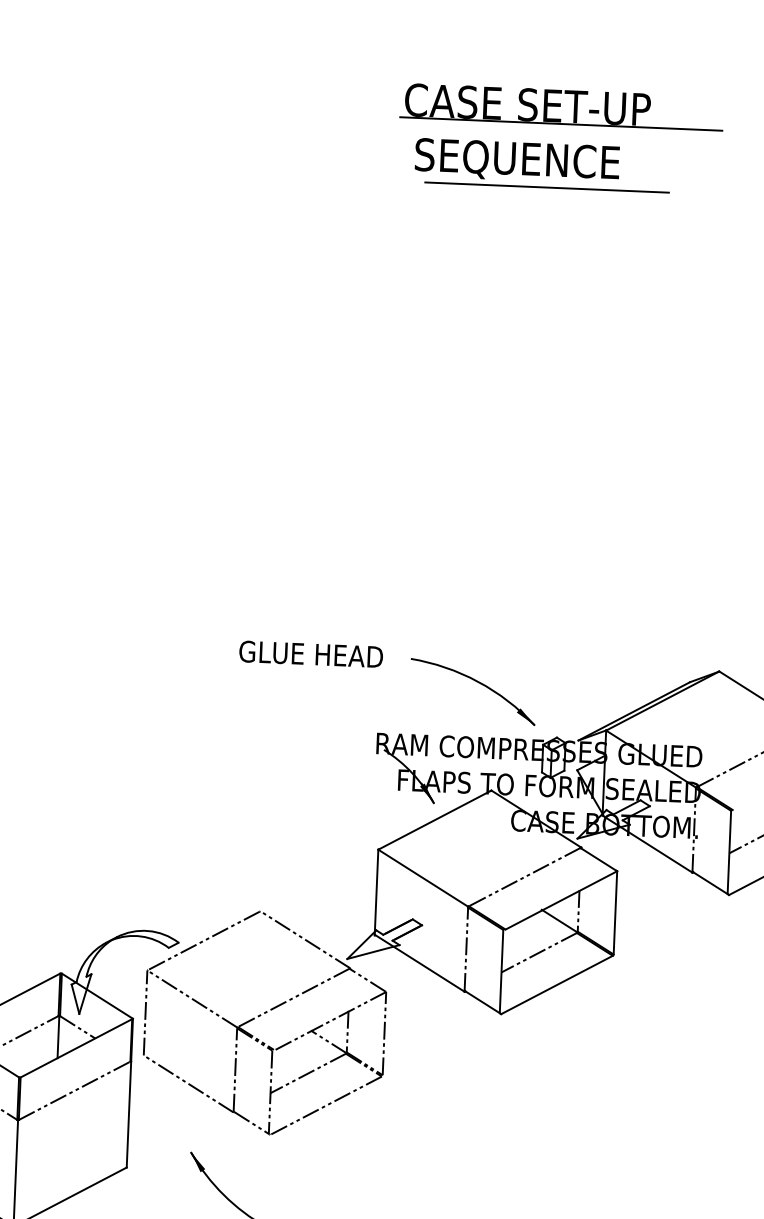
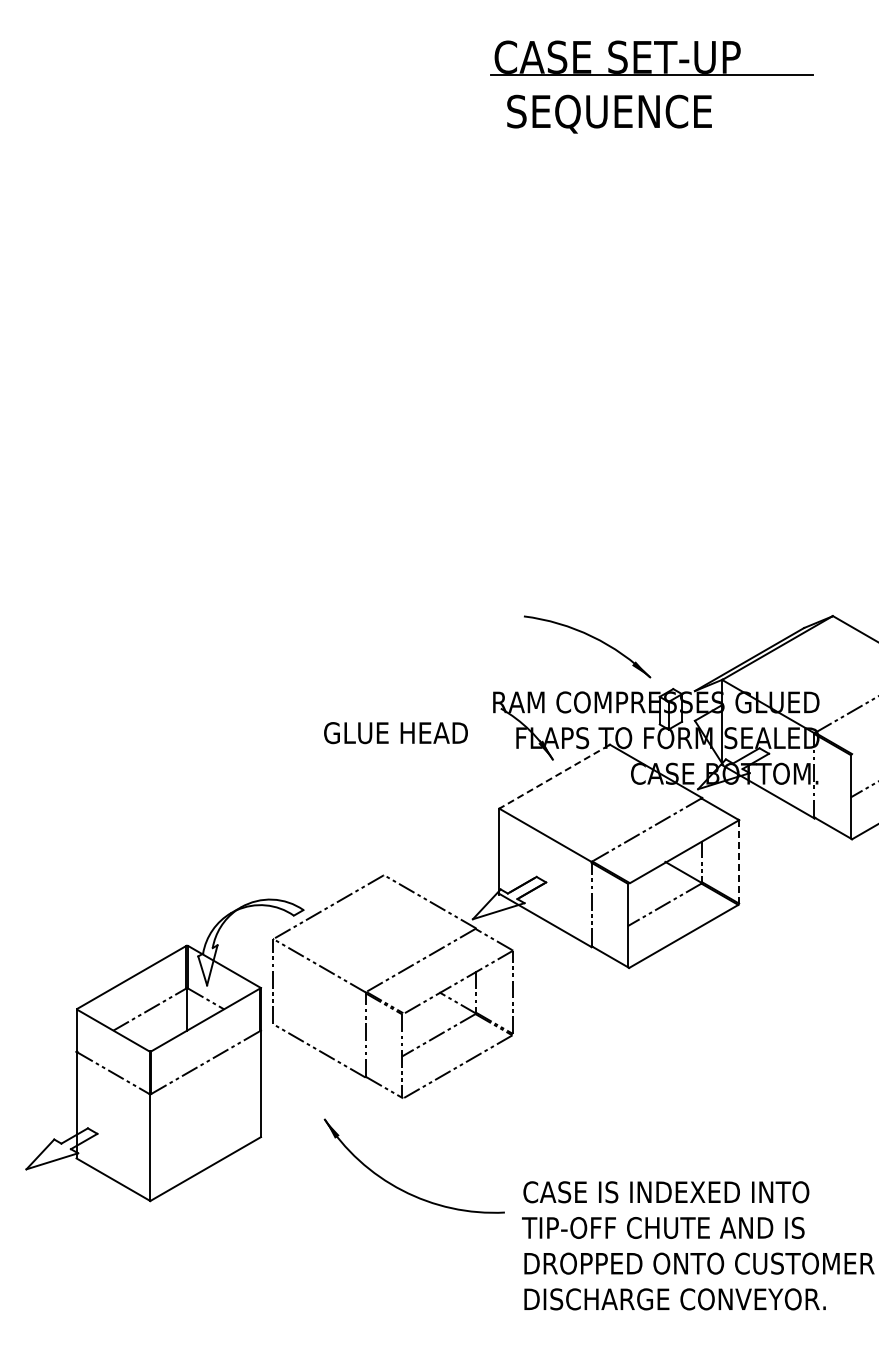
line: (547, 187) -> (640, 139), removed
text: (310, 654) -> (395, 733), moved
line: (434, 819) -> (554, 776), solid -> dashed
line: (615, 912) -> (739, 861), solid -> dashed

